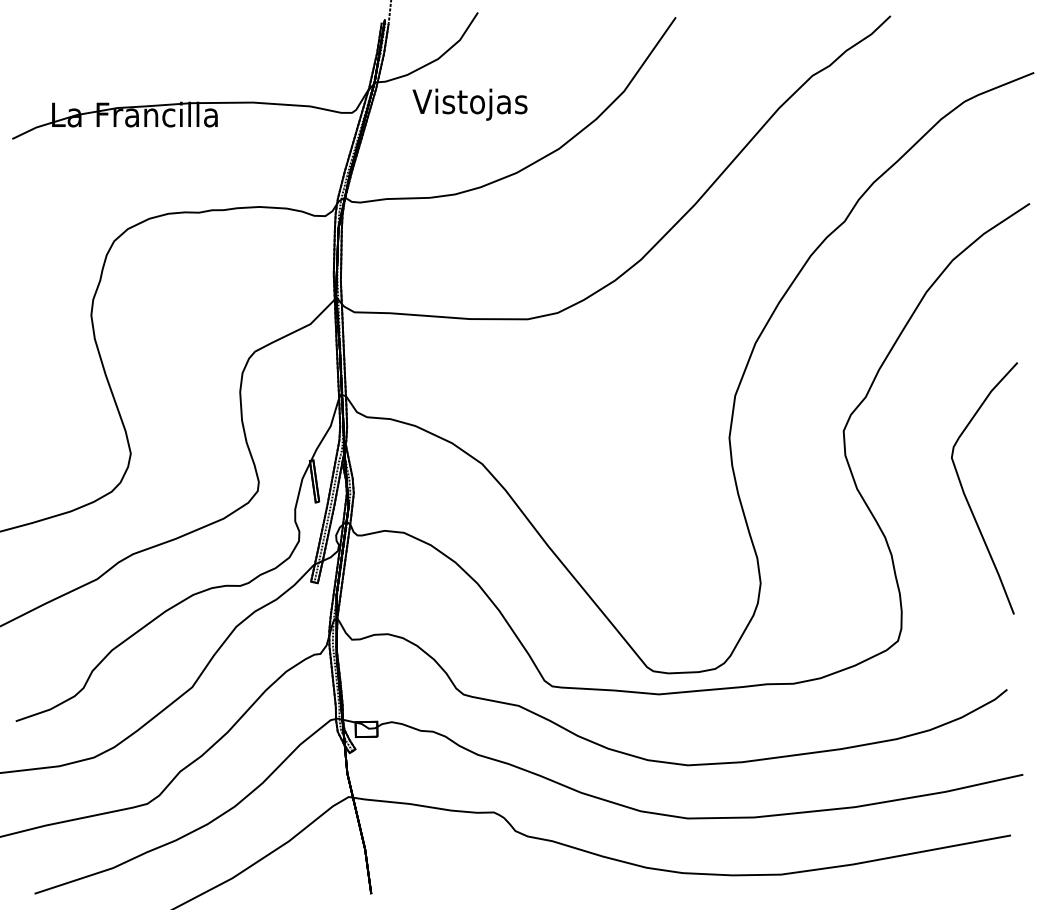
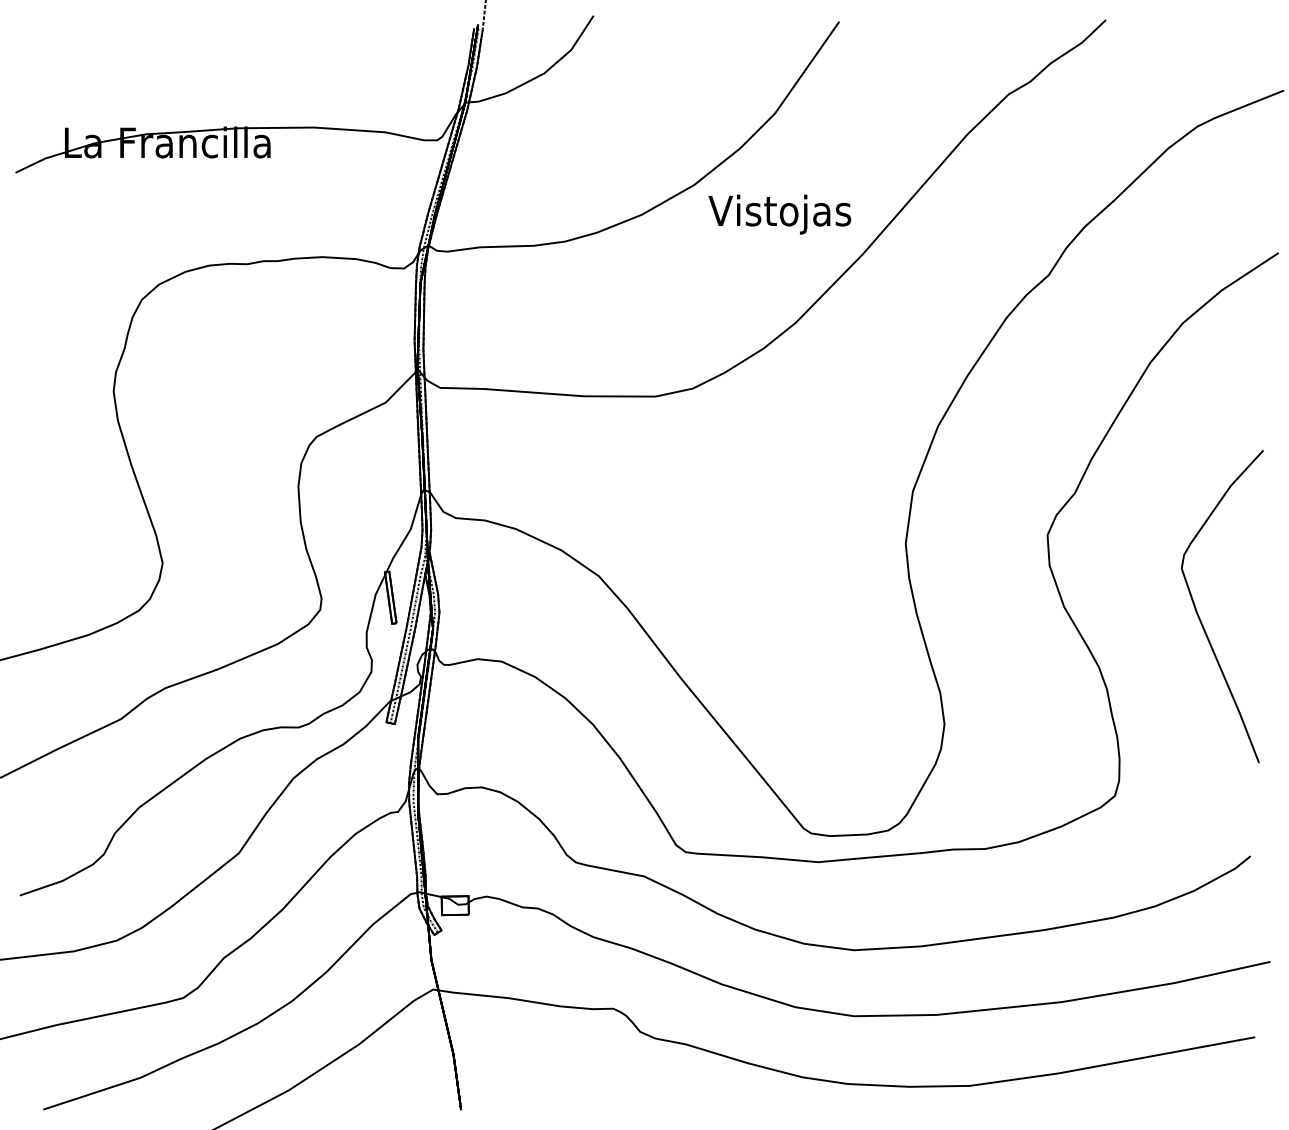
text: (469, 104) -> (779, 214), moved

